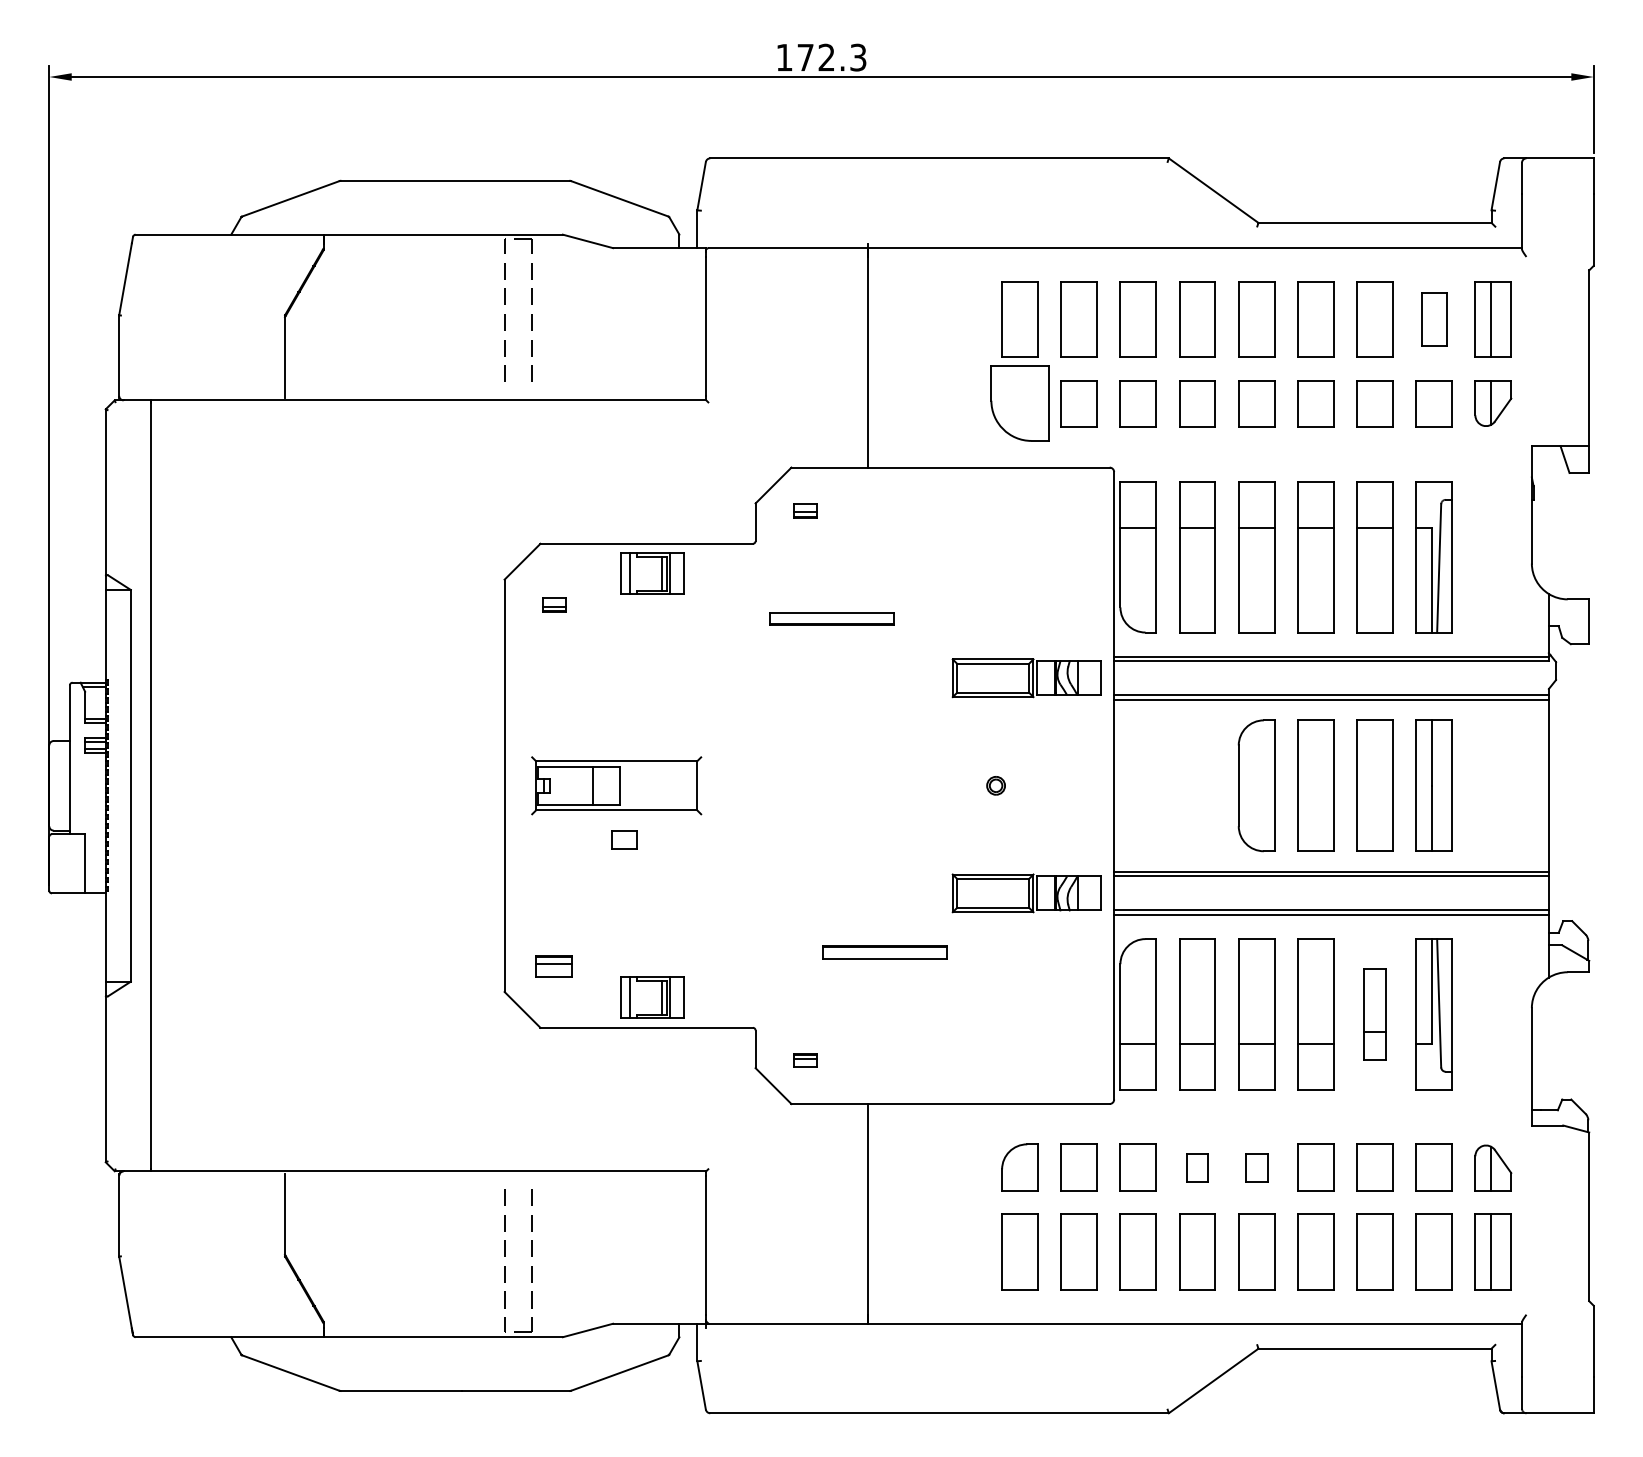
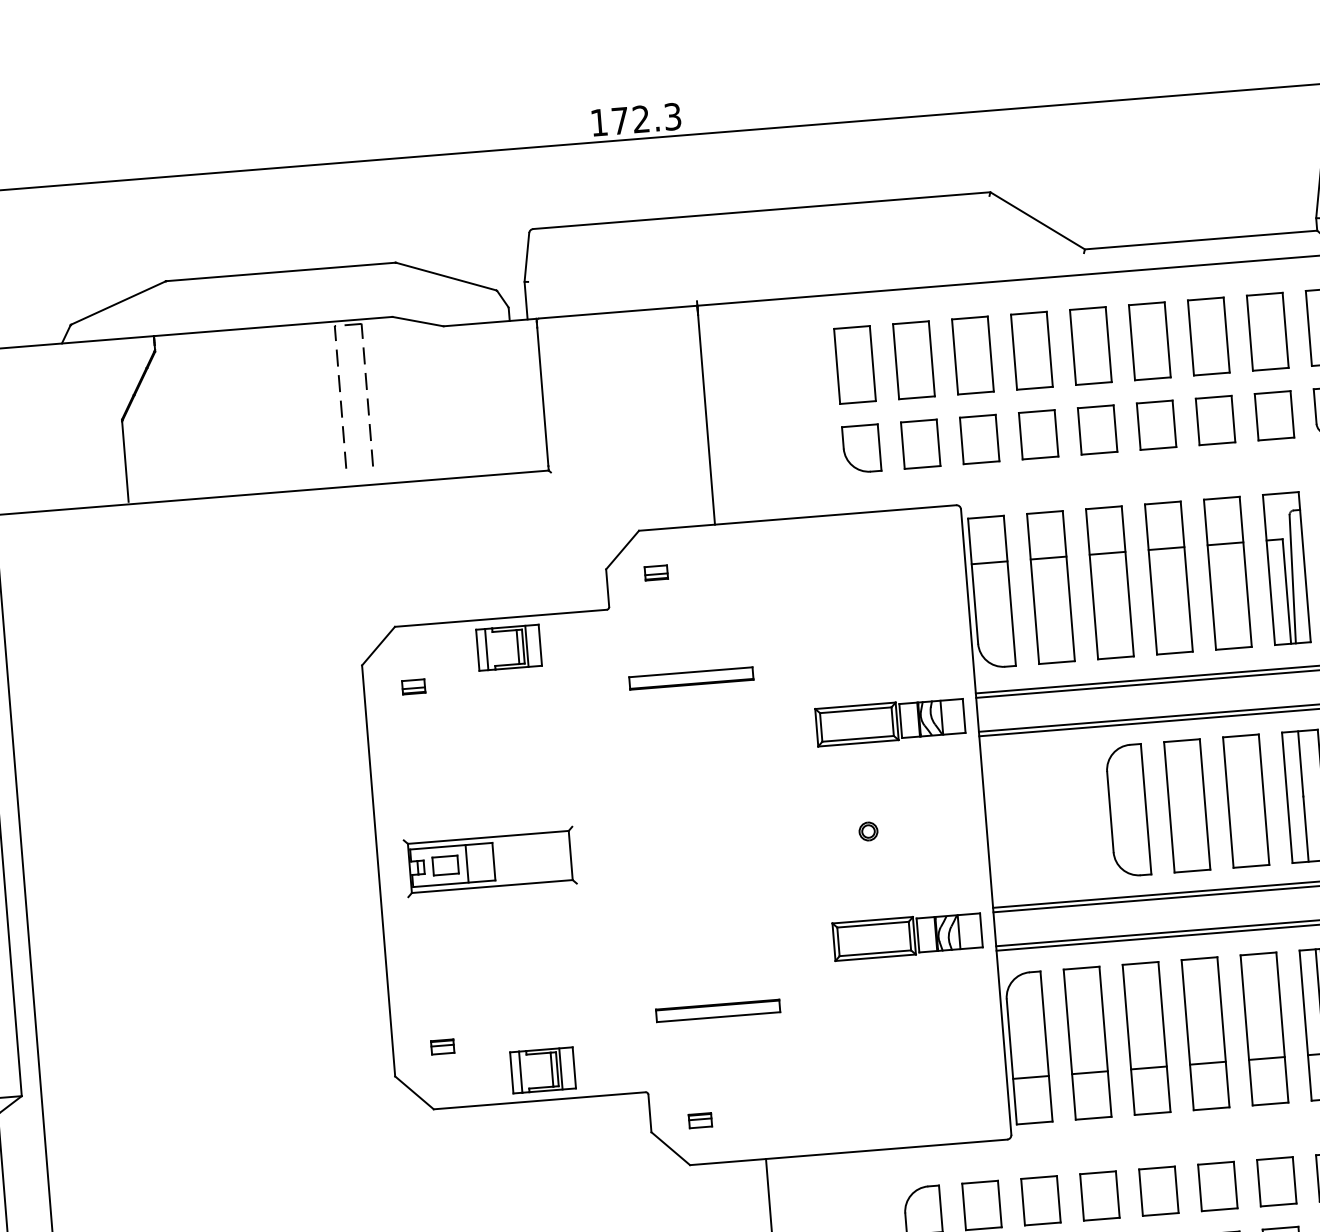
part: (1433, 319) -> (1267, 331), size x1.43
part: (1019, 404) -> (861, 449), size x0.62
part: (624, 839) -> (445, 865), moved
part: (884, 952) -> (717, 1010), moved
part: (554, 966) -> (442, 1047), size x0.62
part: (1374, 1014) -> (1264, 1029), size x1.67
part: (1197, 1167) -> (1099, 1195), size x1.67
part: (1256, 1167) -> (1158, 1191), size x1.67

